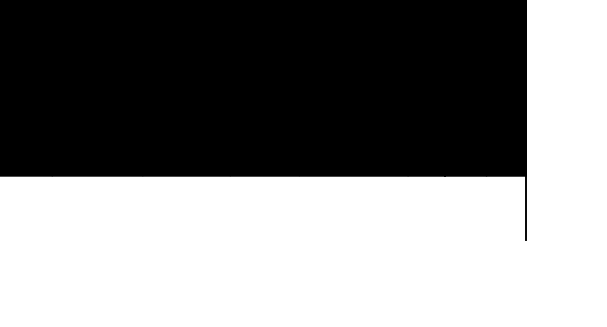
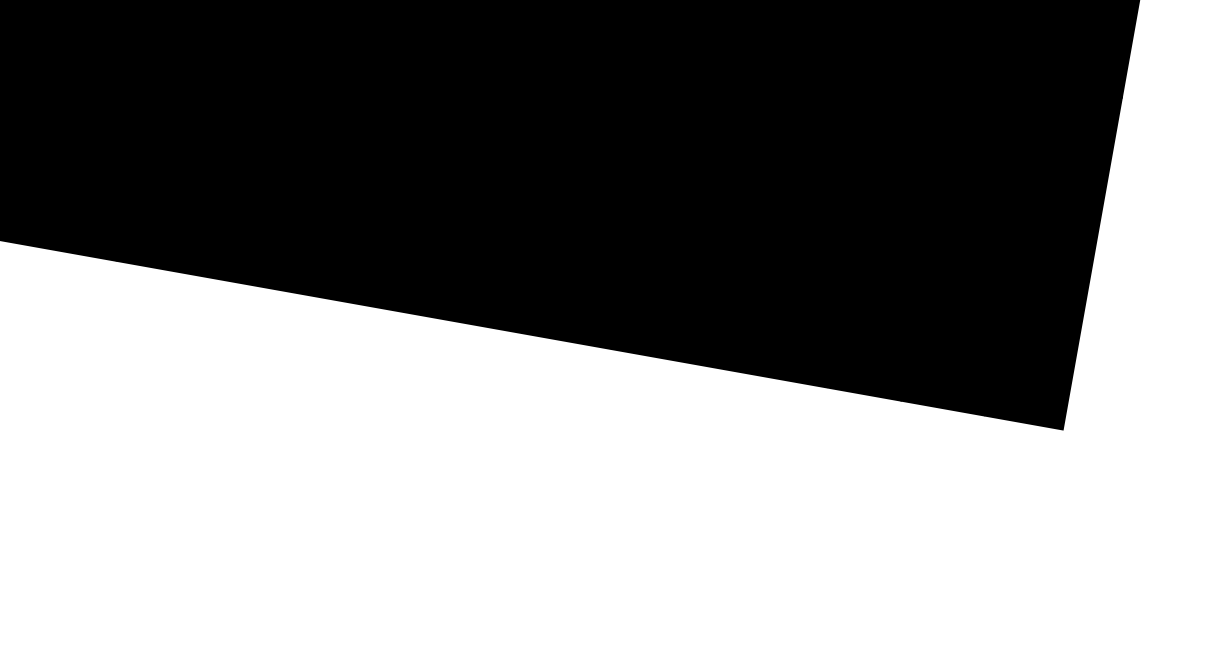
line: (526, 206) -> (1052, 491), removed

